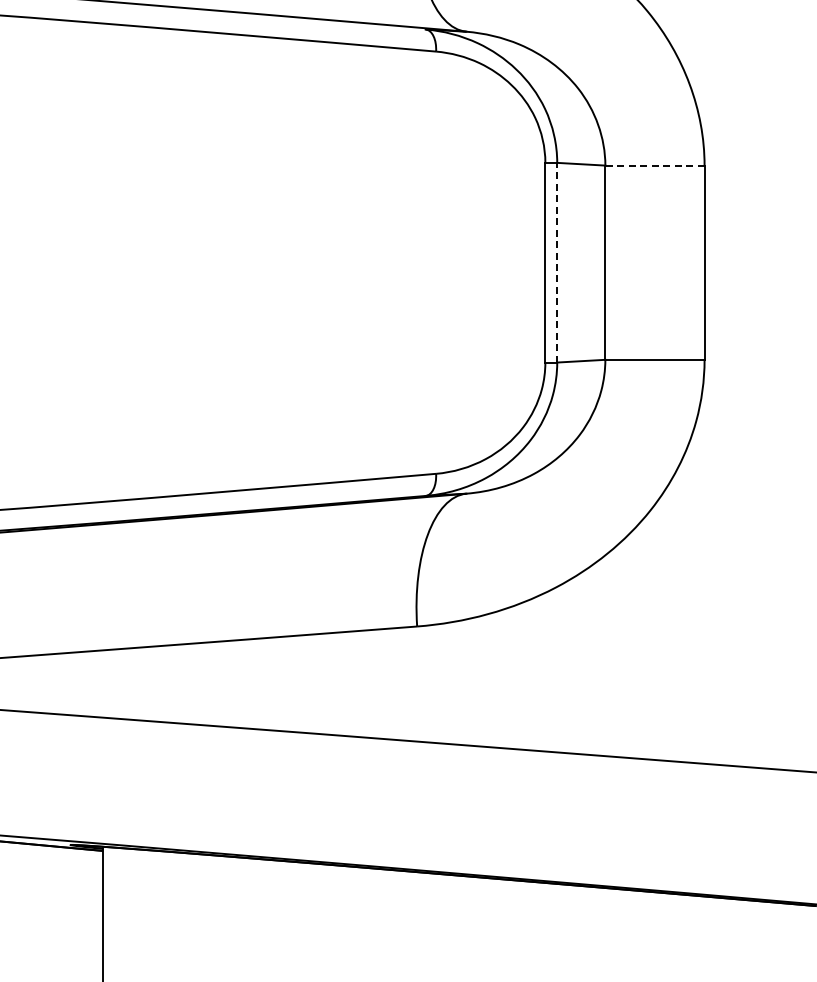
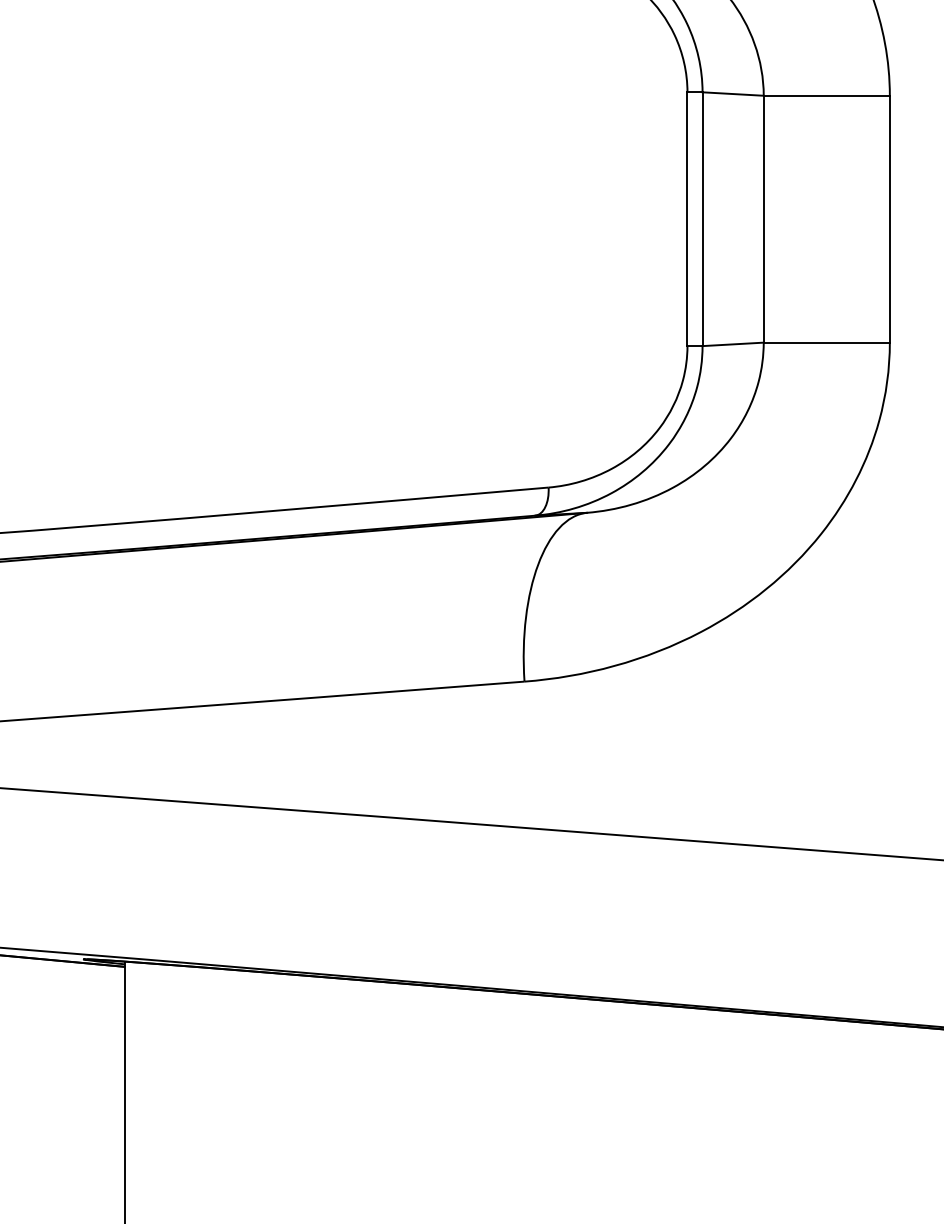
line: (654, 165) -> (826, 95), dashed -> solid
line: (557, 262) -> (702, 218), dashed -> solid

